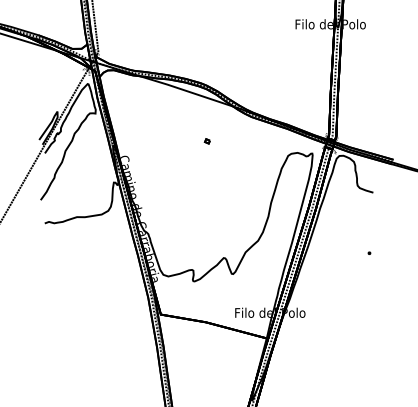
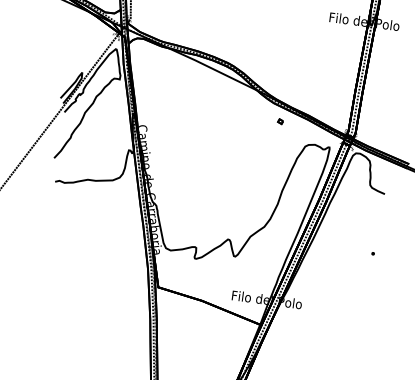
part: (206, 141) -> (279, 121), moved

